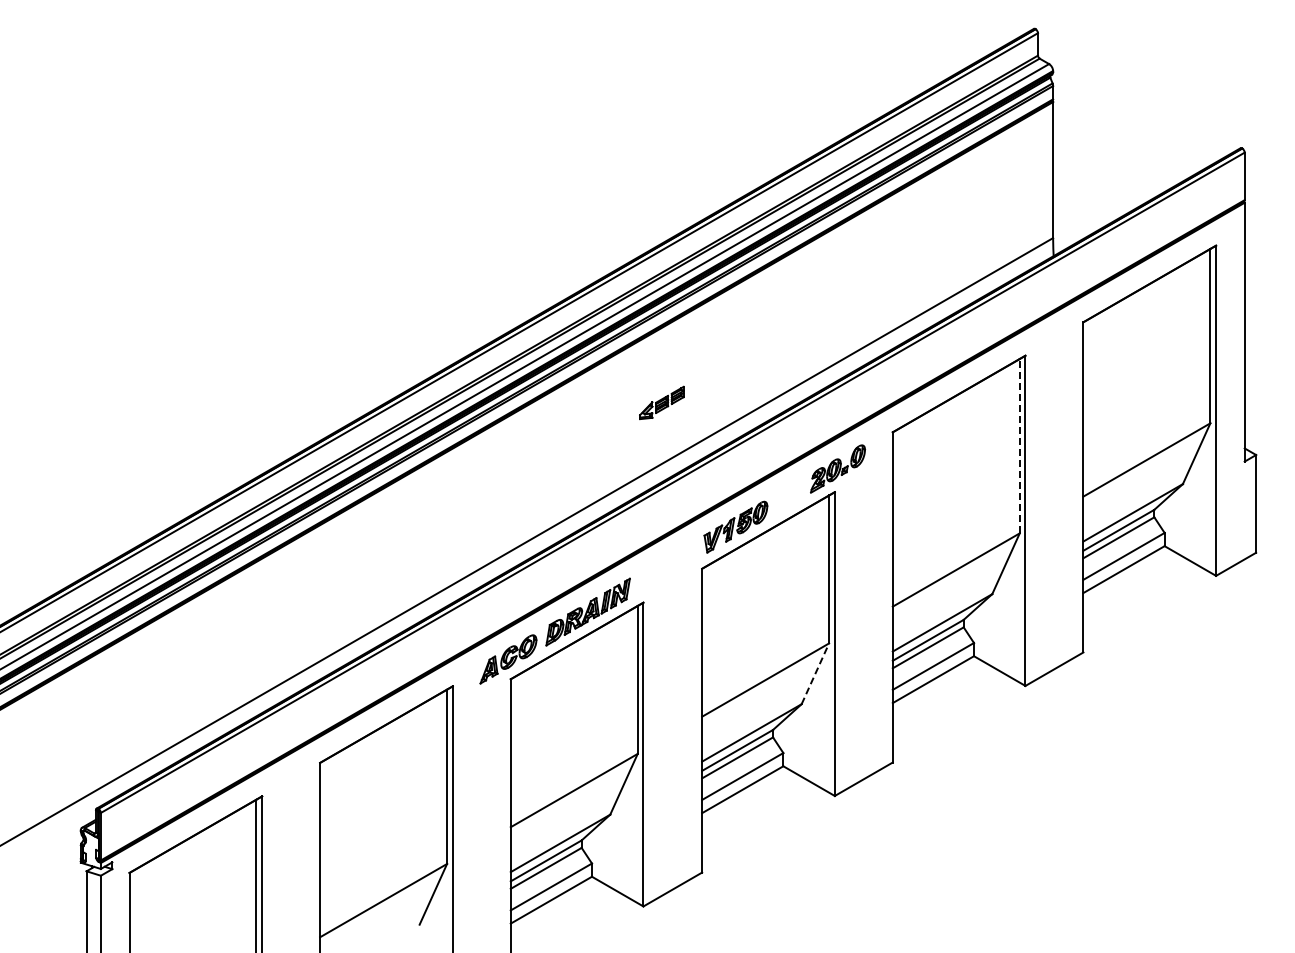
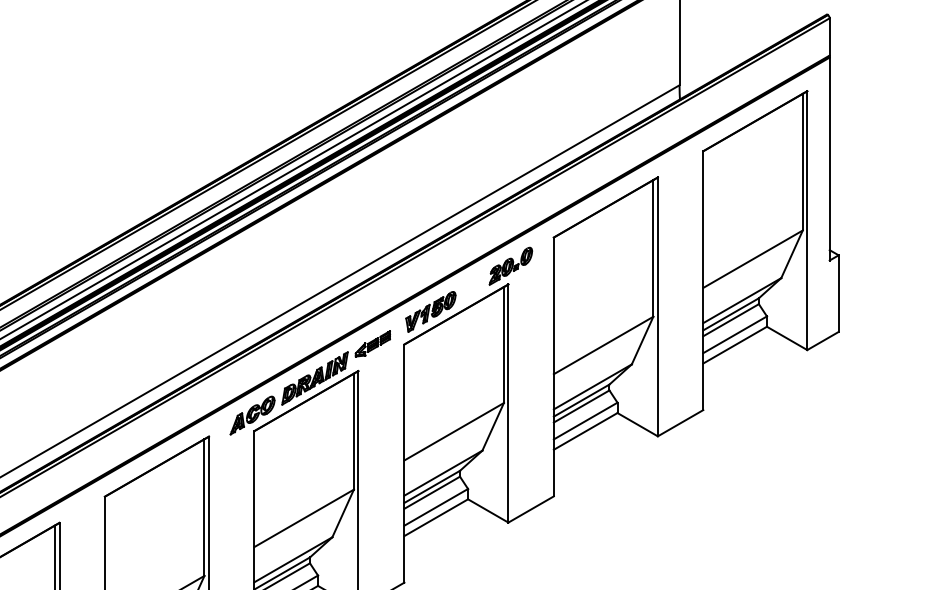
part: (661, 402) -> (372, 343), moved
line: (1019, 445) -> (653, 247), dashed -> solid
line: (815, 673) -> (493, 426), dashed -> solid

